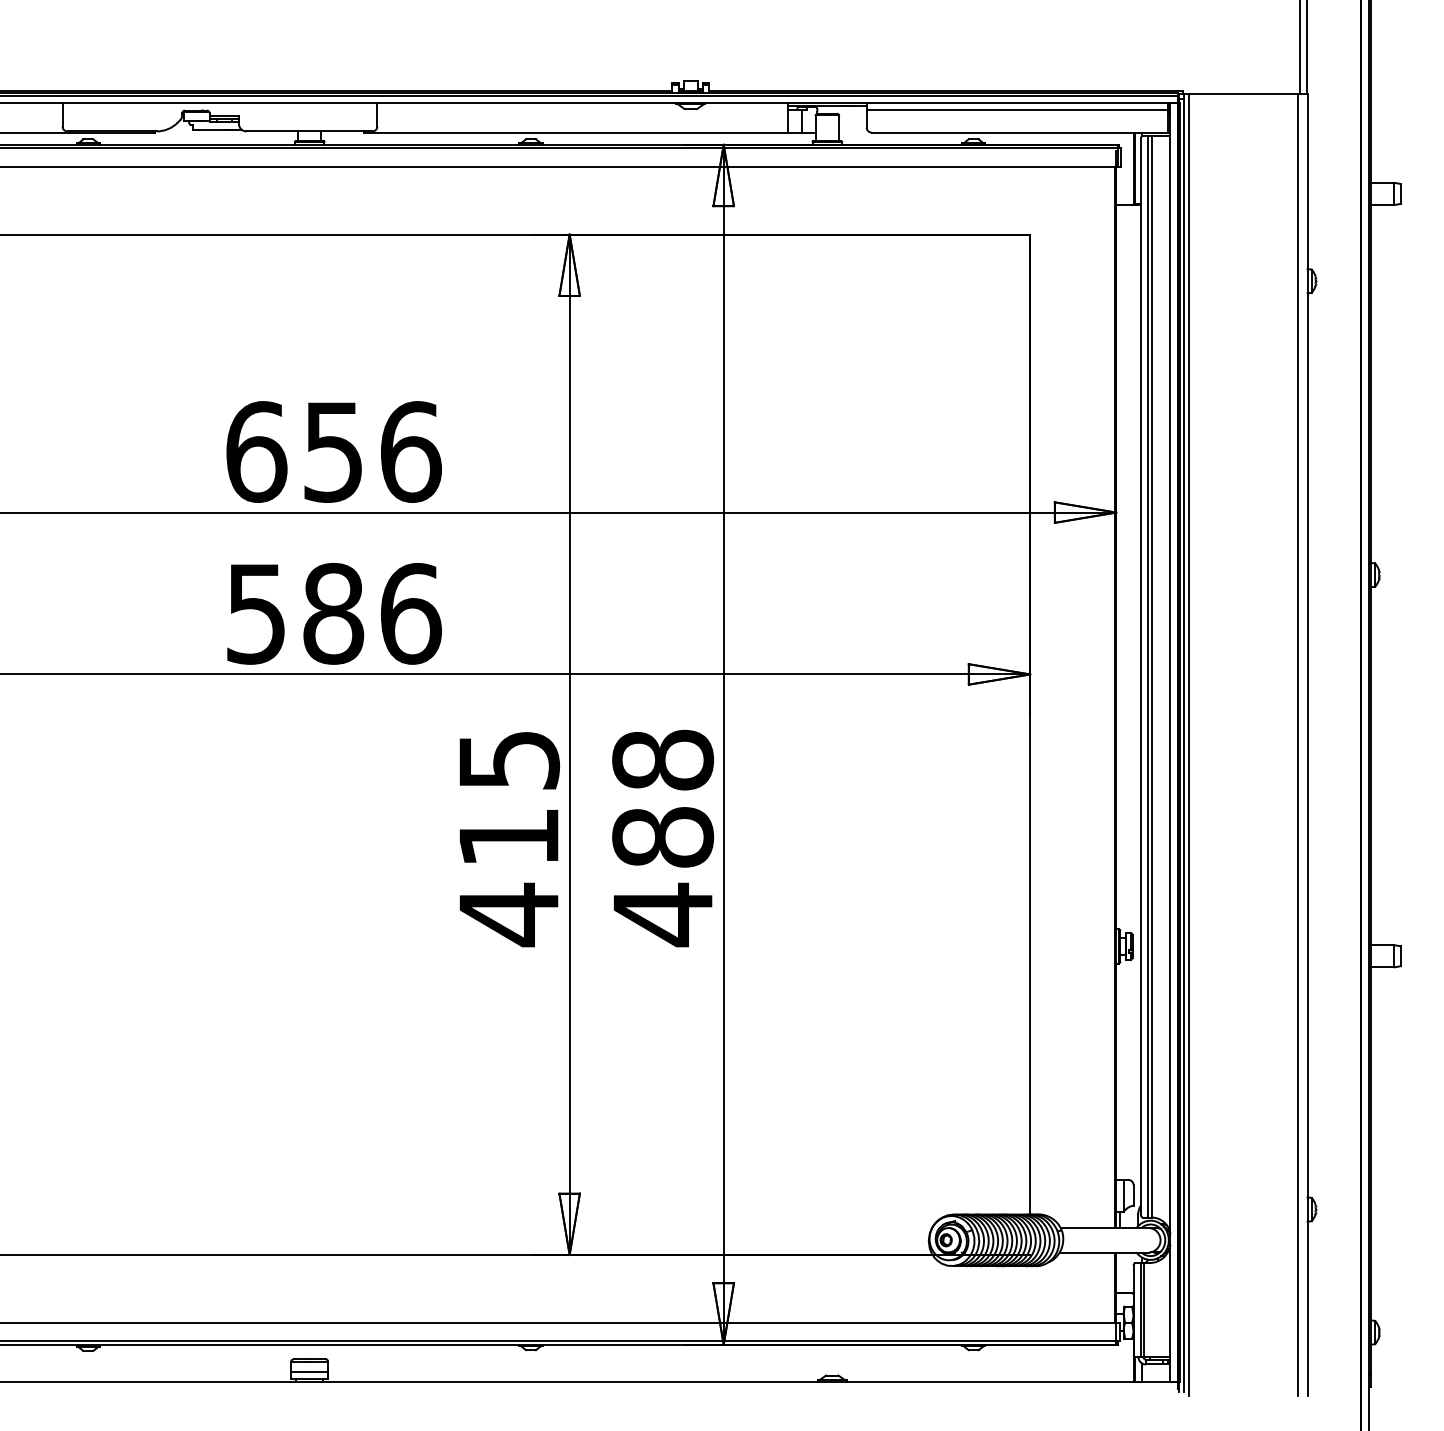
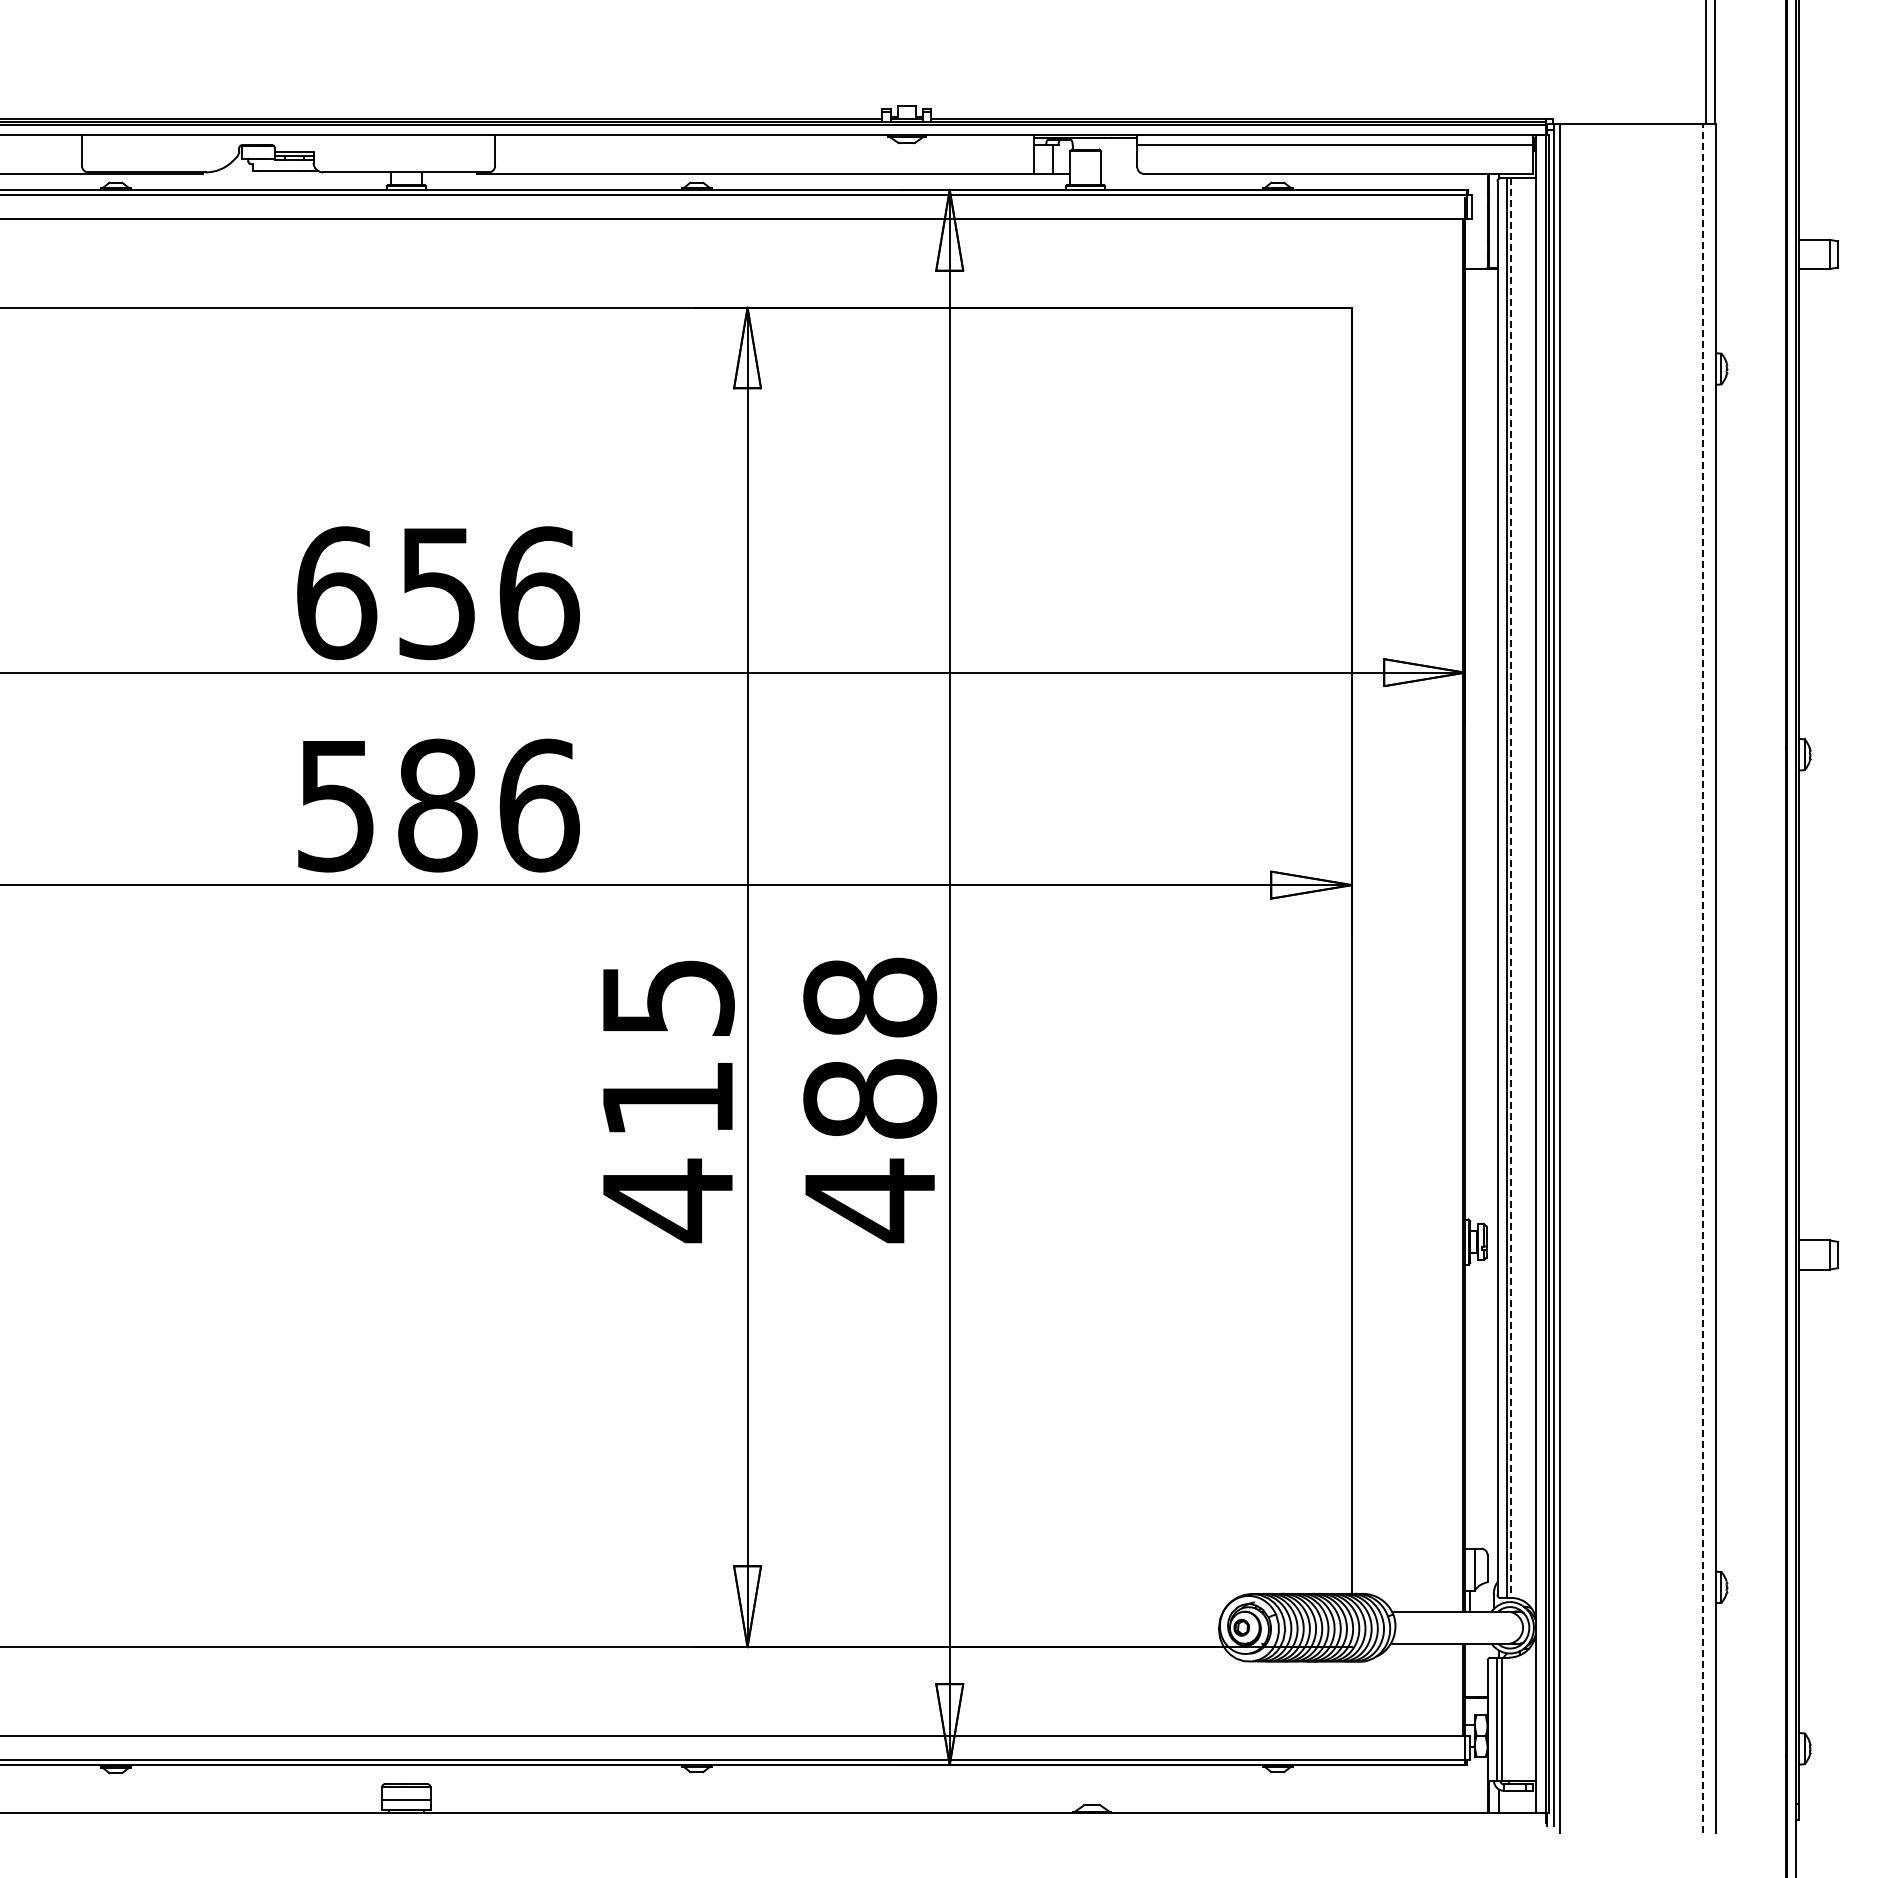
line: (1151, 677) -> (1511, 888), solid -> dashed
line: (1297, 745) -> (1703, 978), solid -> dashed

